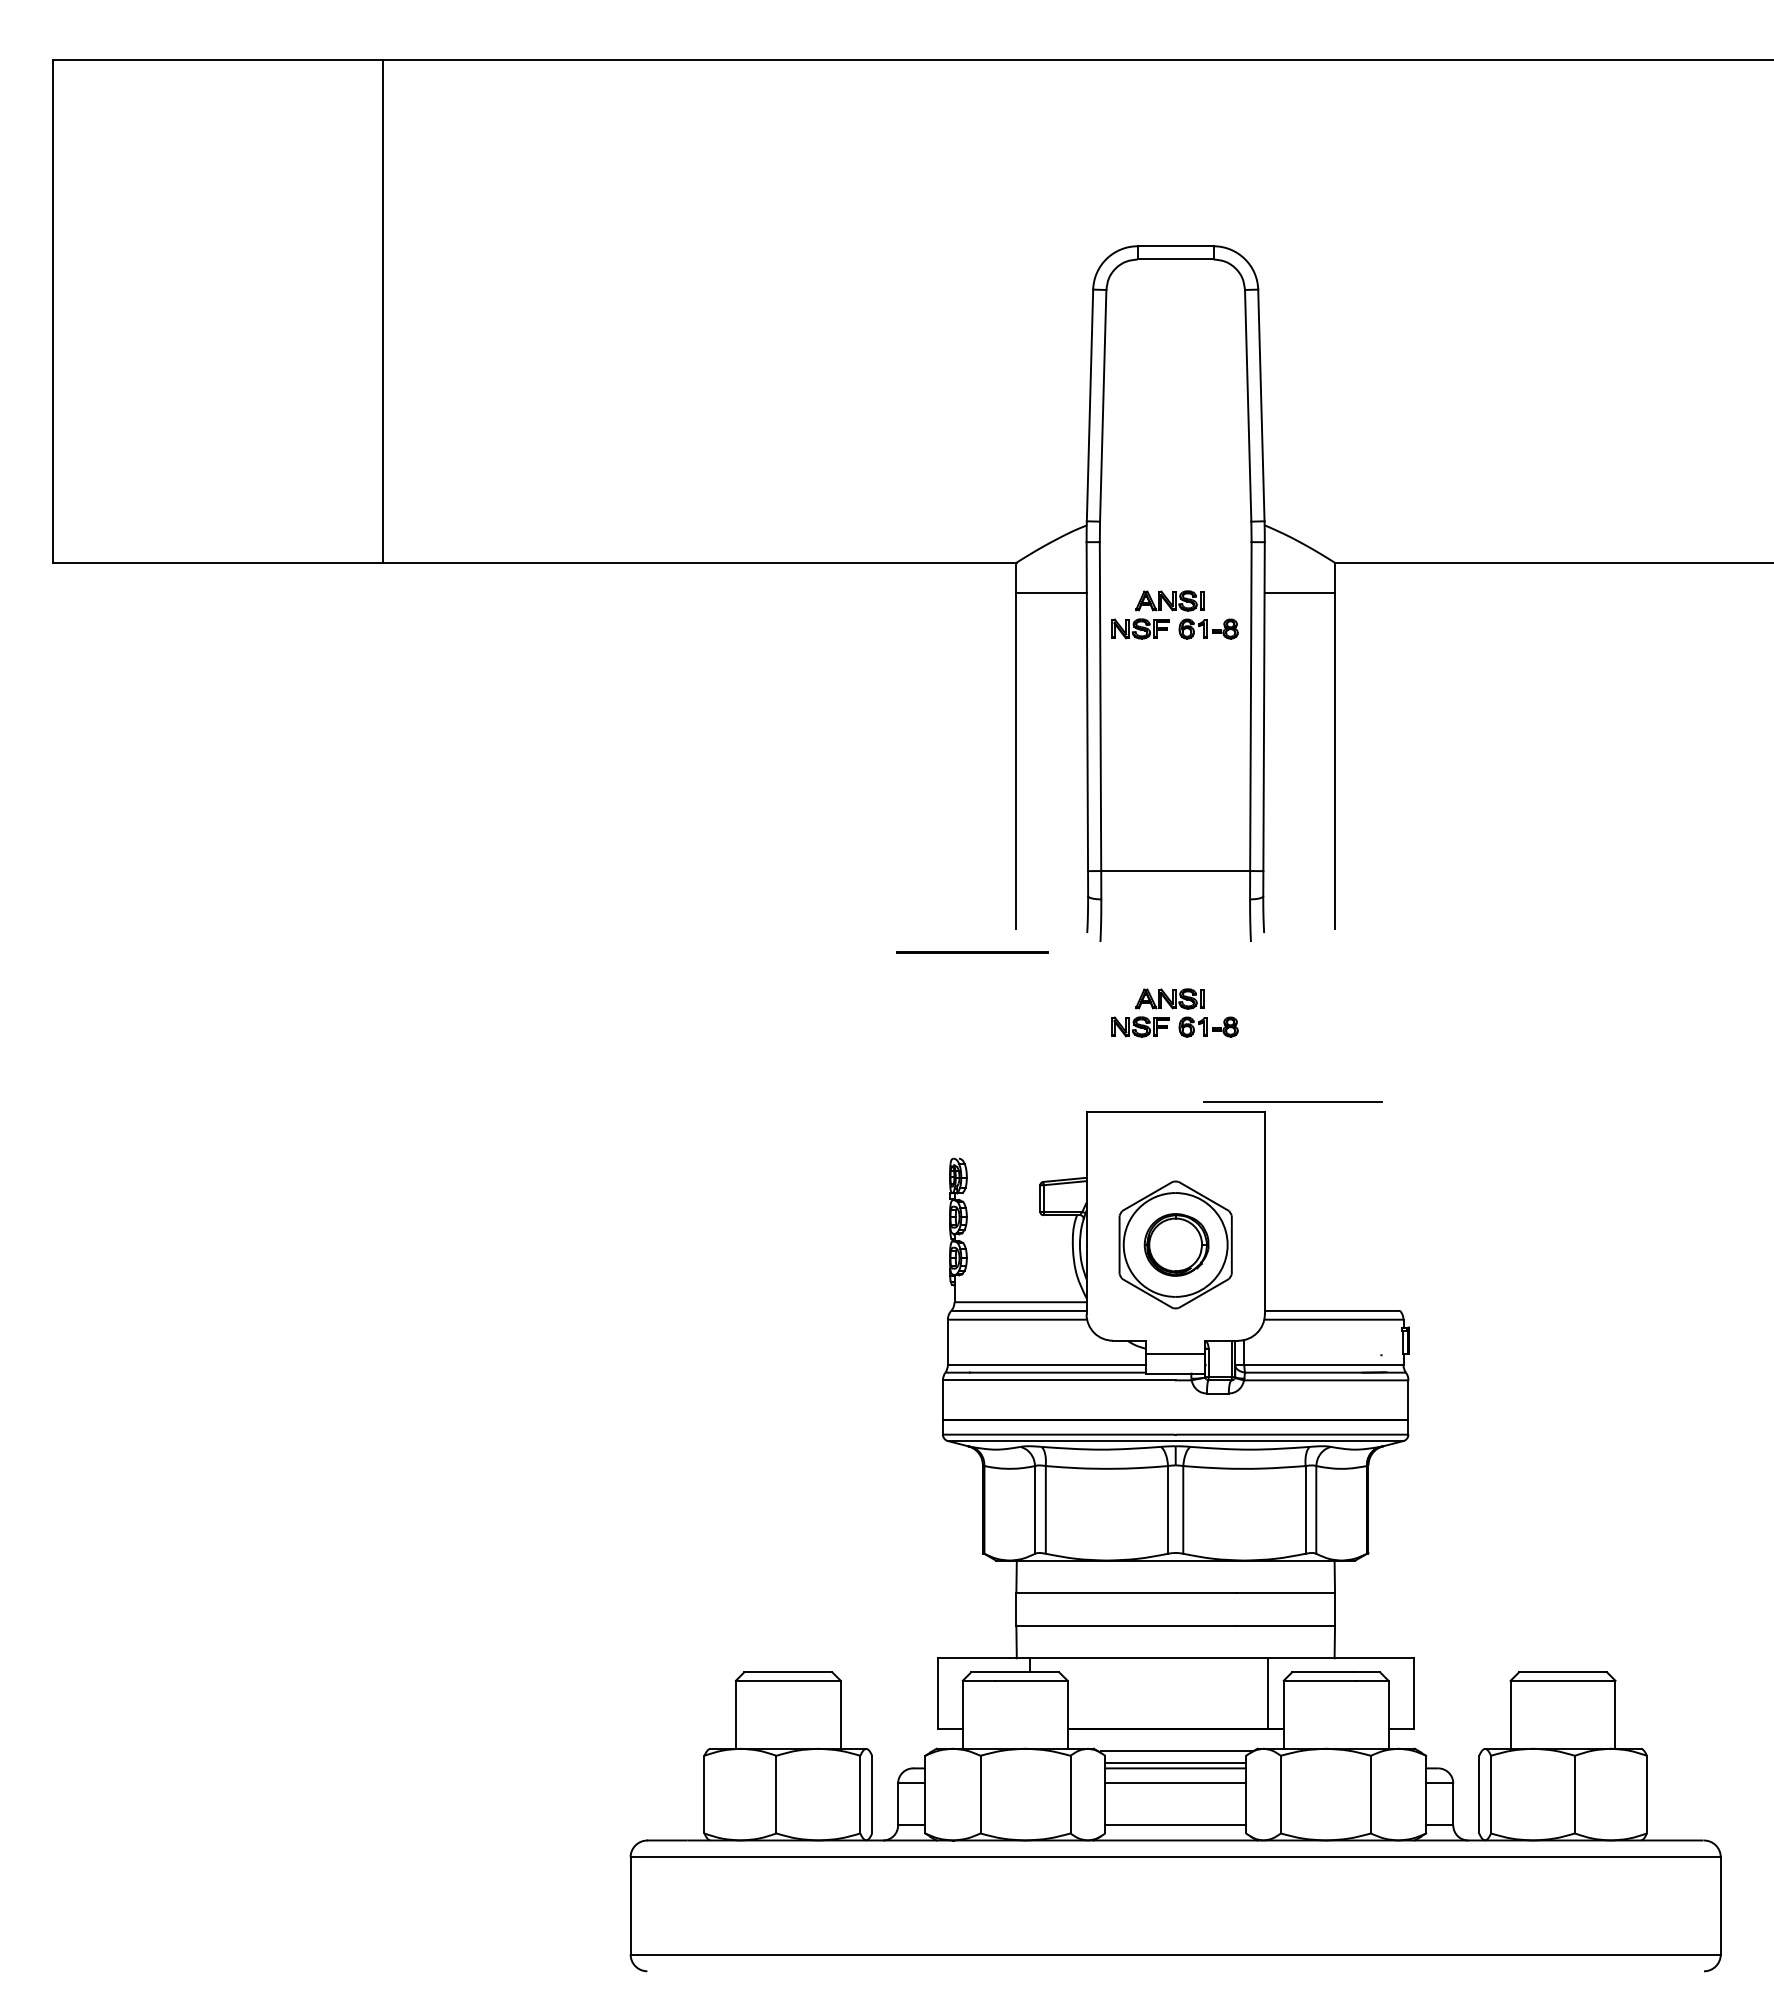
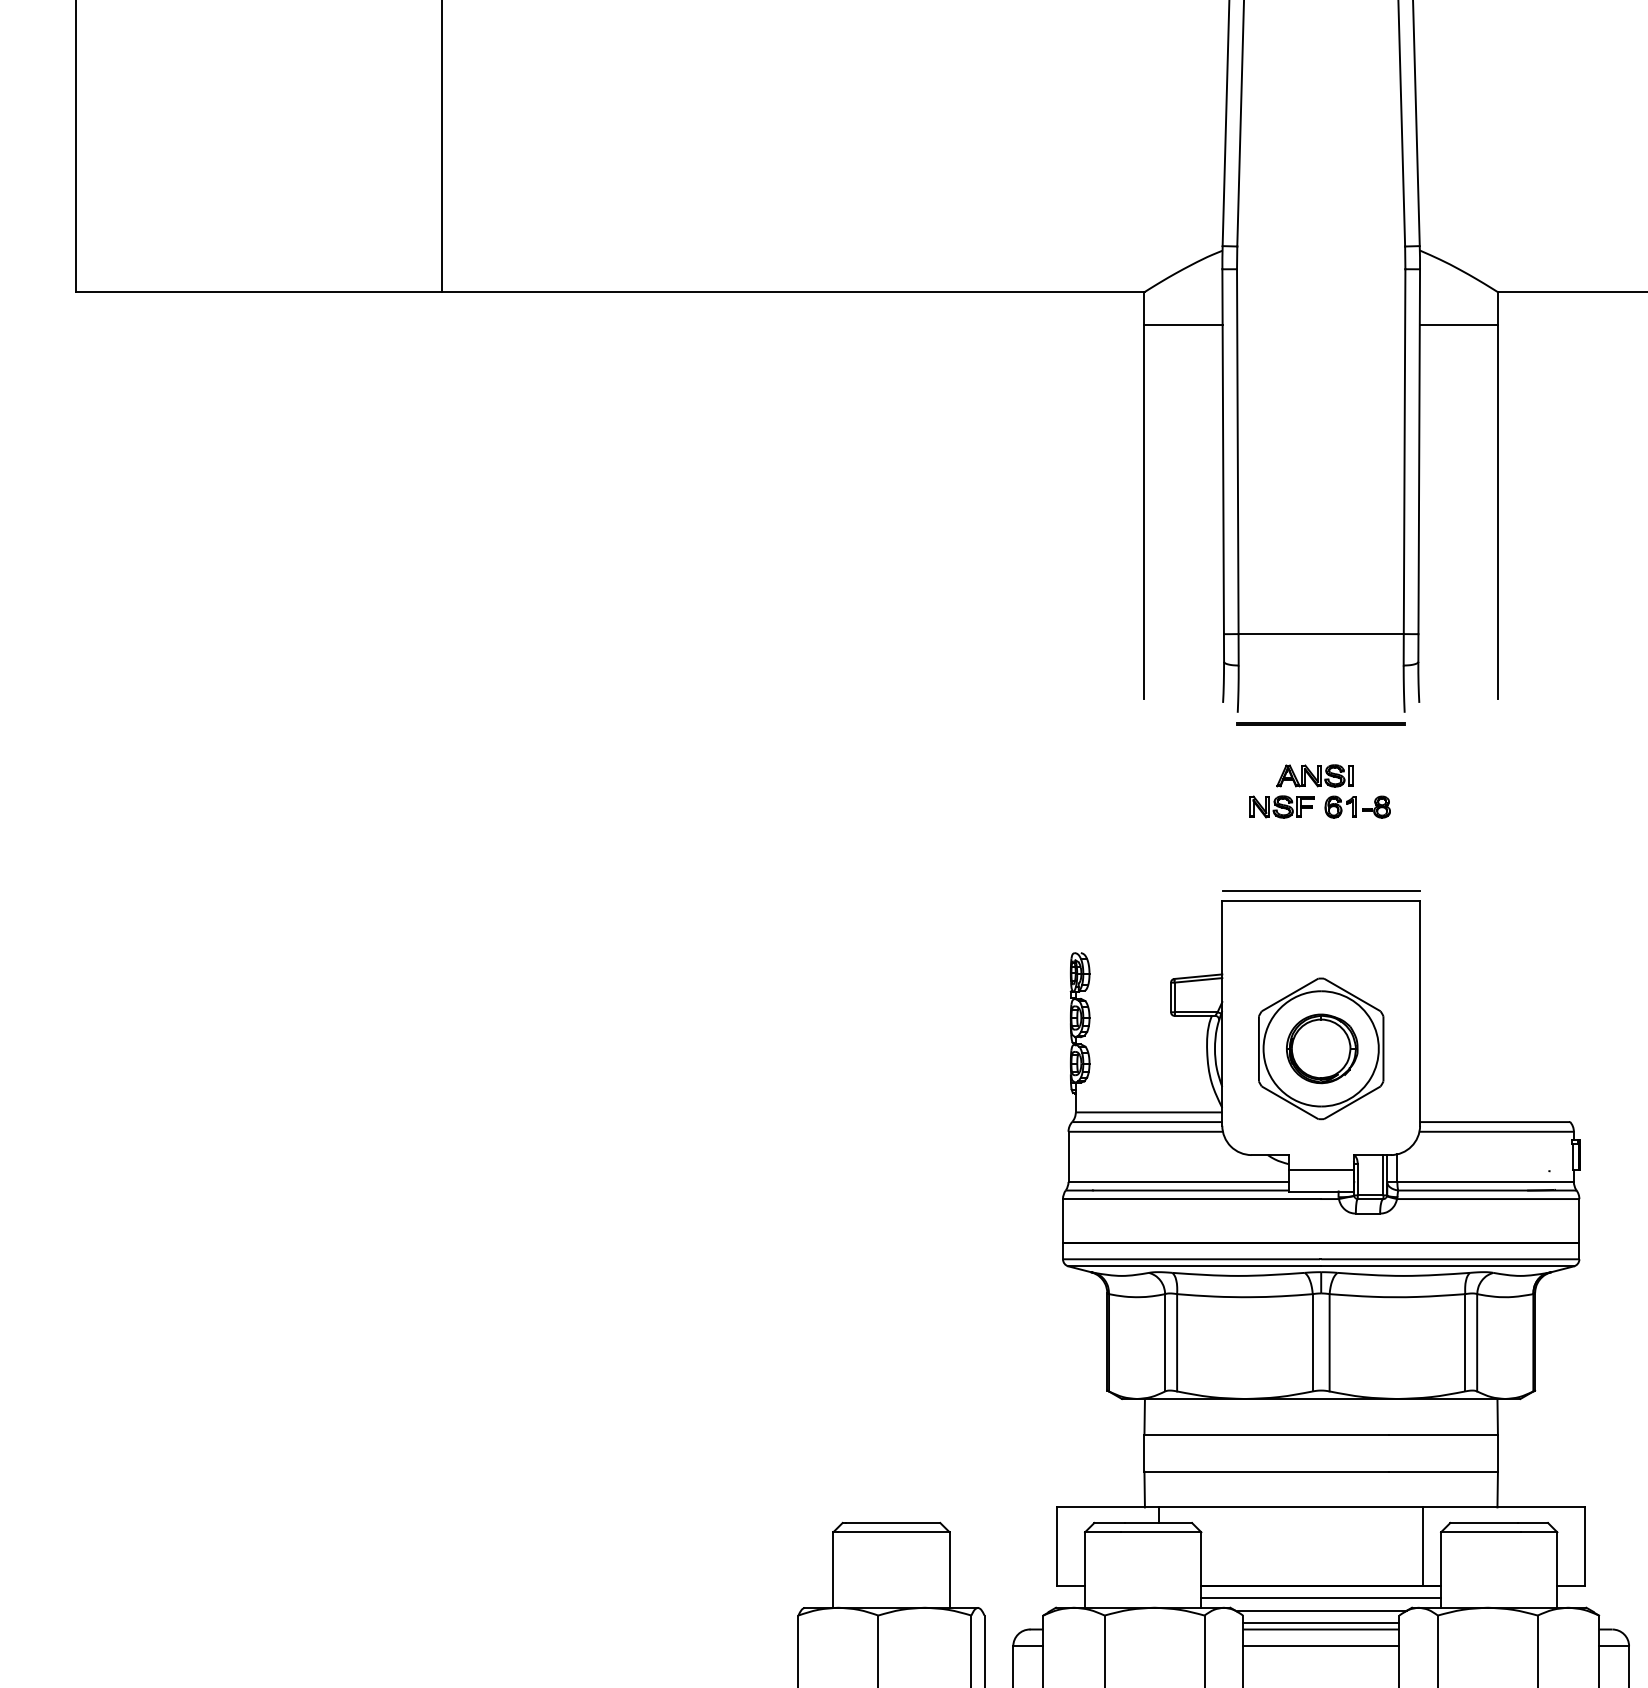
part: (1174, 614) -> (1319, 349), removed
line: (972, 952) -> (1320, 724), moved
line: (1292, 1101) -> (1320, 889), moved
line: (1175, 1740) -> (1320, 1598), added

